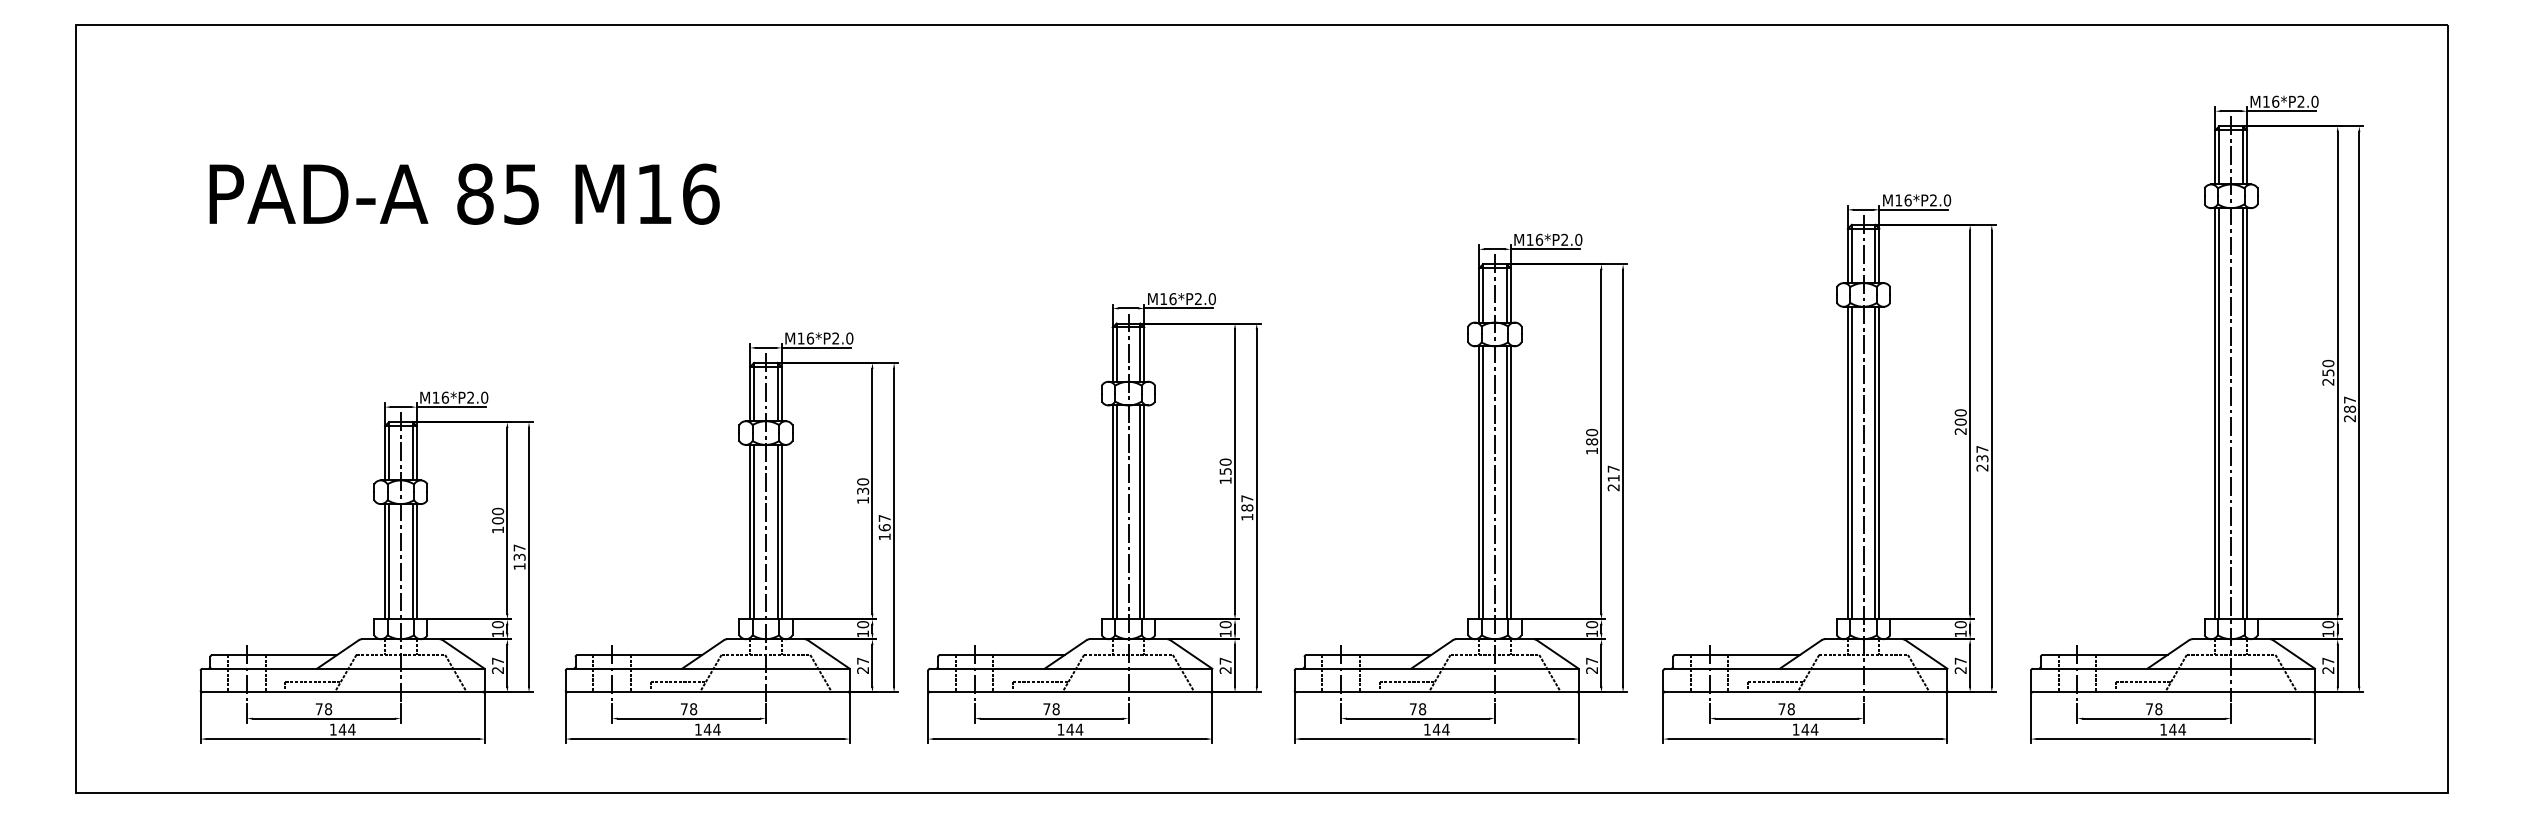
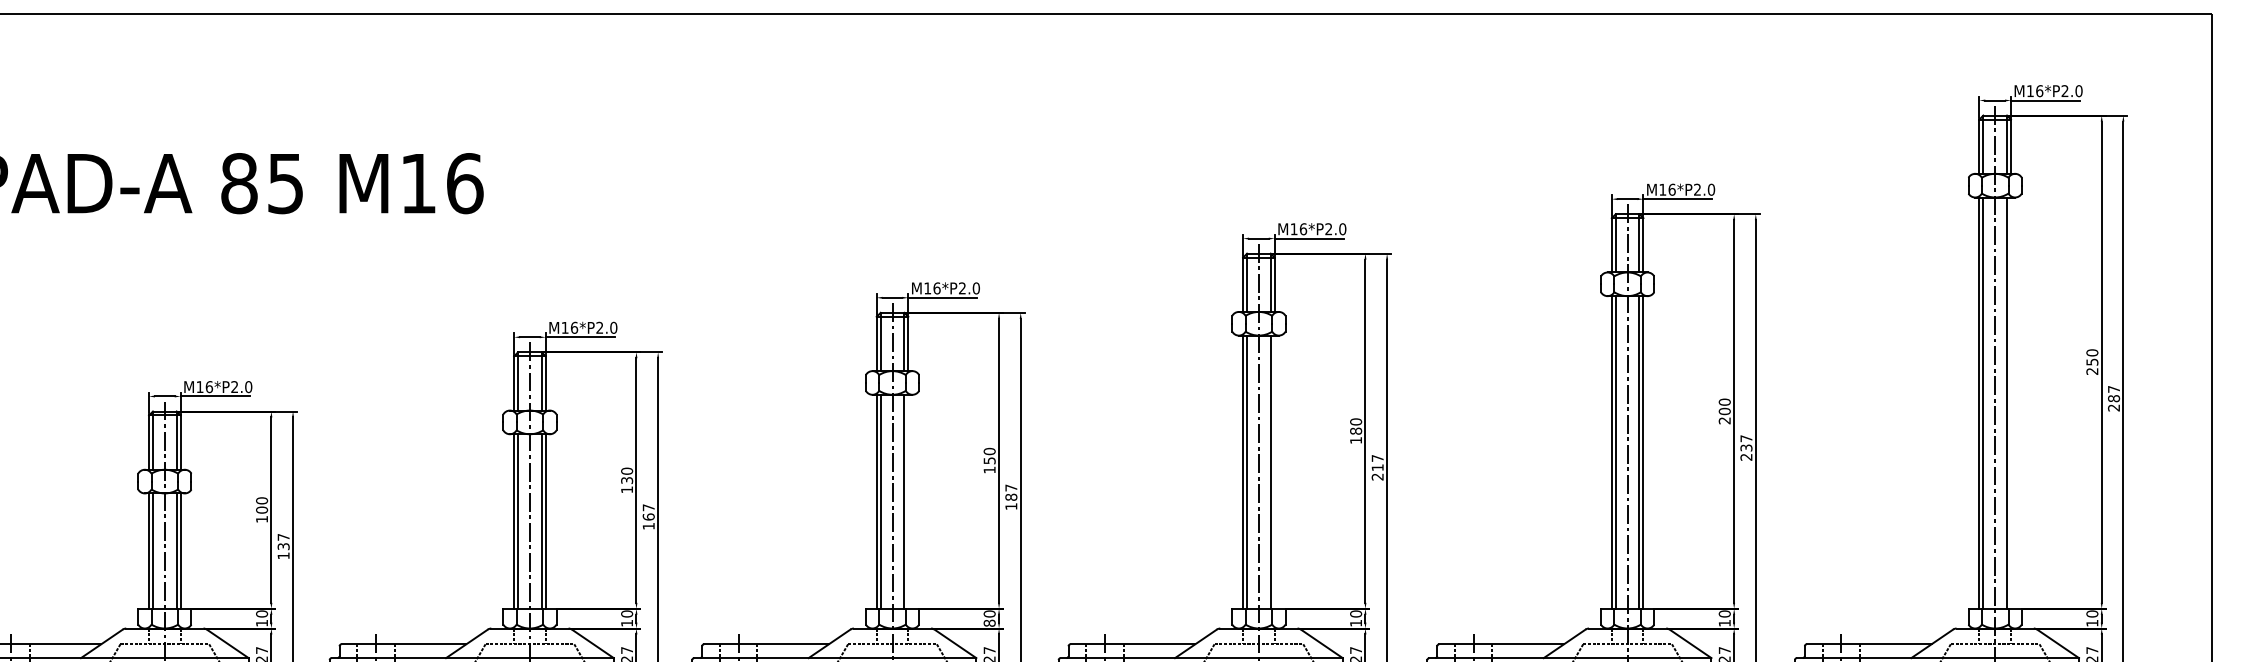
line: (2246, 413) -> (2010, 402), removed
line: (1510, 482) -> (1274, 471), removed
line: (1144, 512) -> (908, 501), removed
text: (1225, 633) -> (989, 622), 10 -> 80

